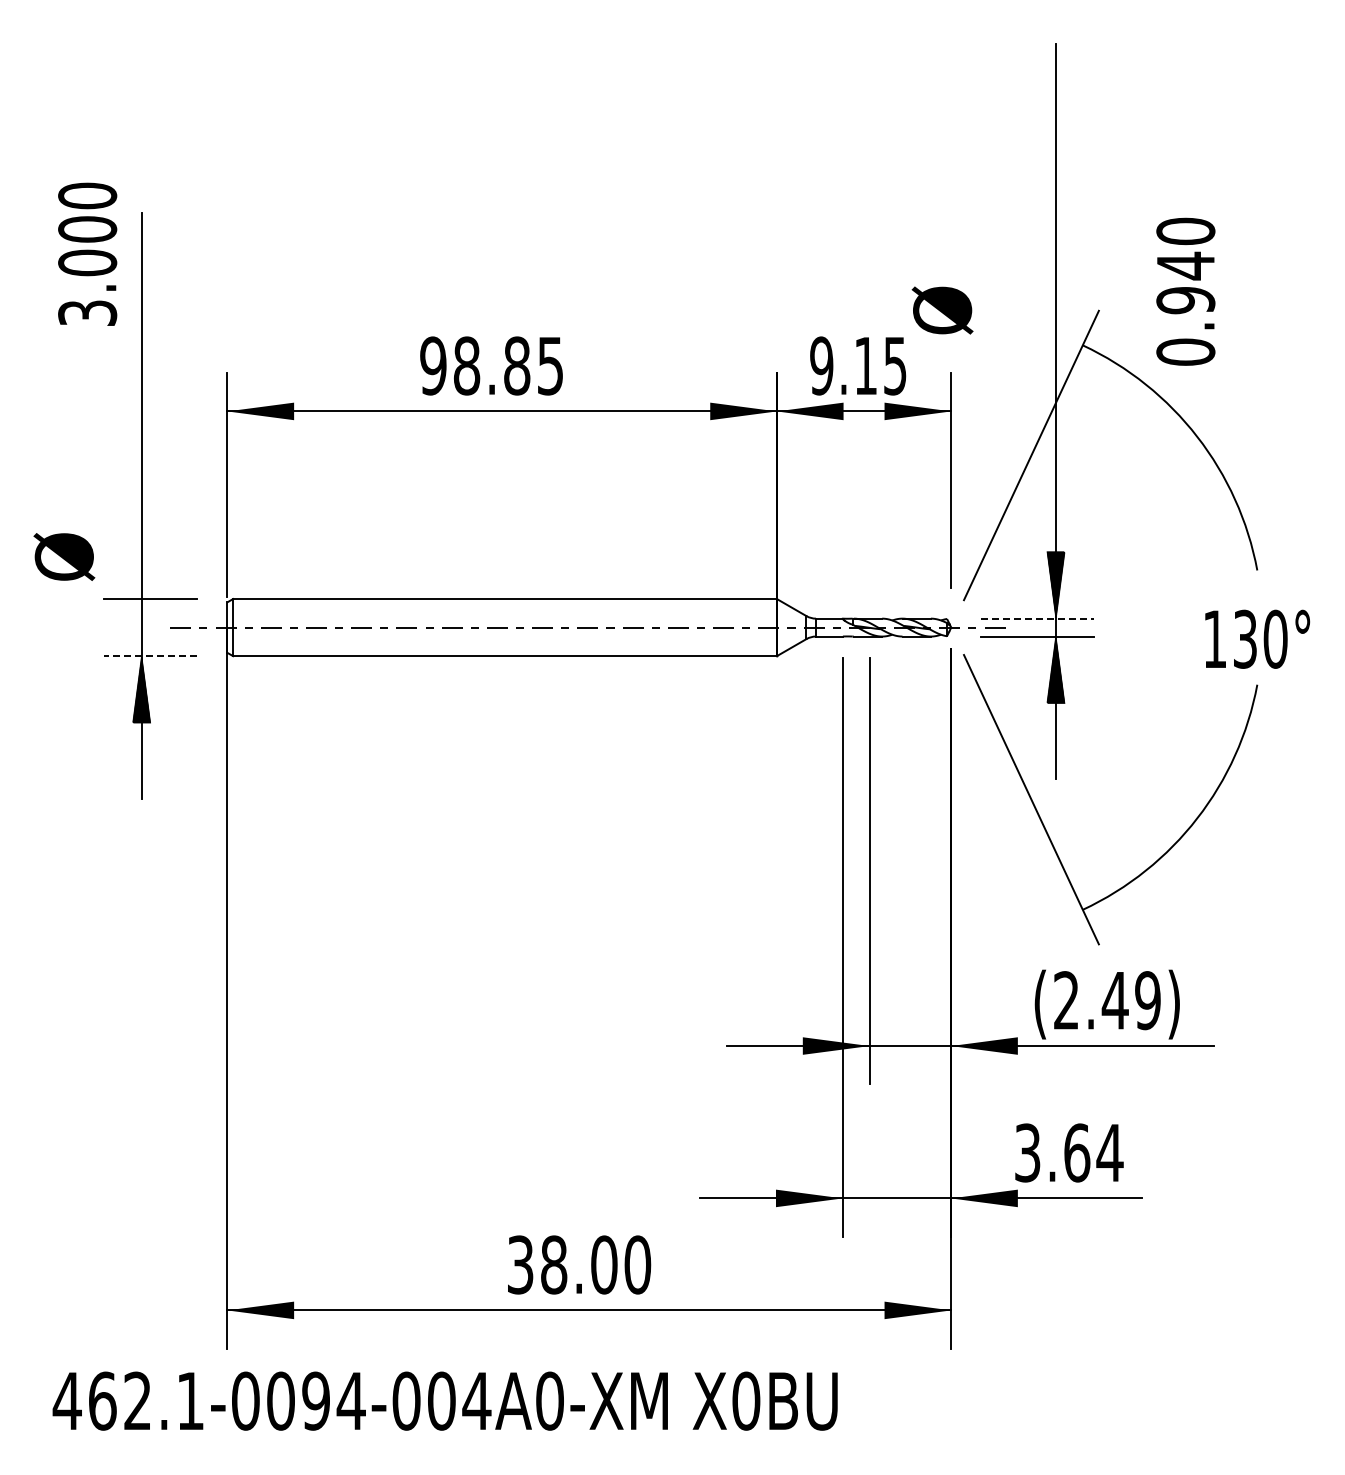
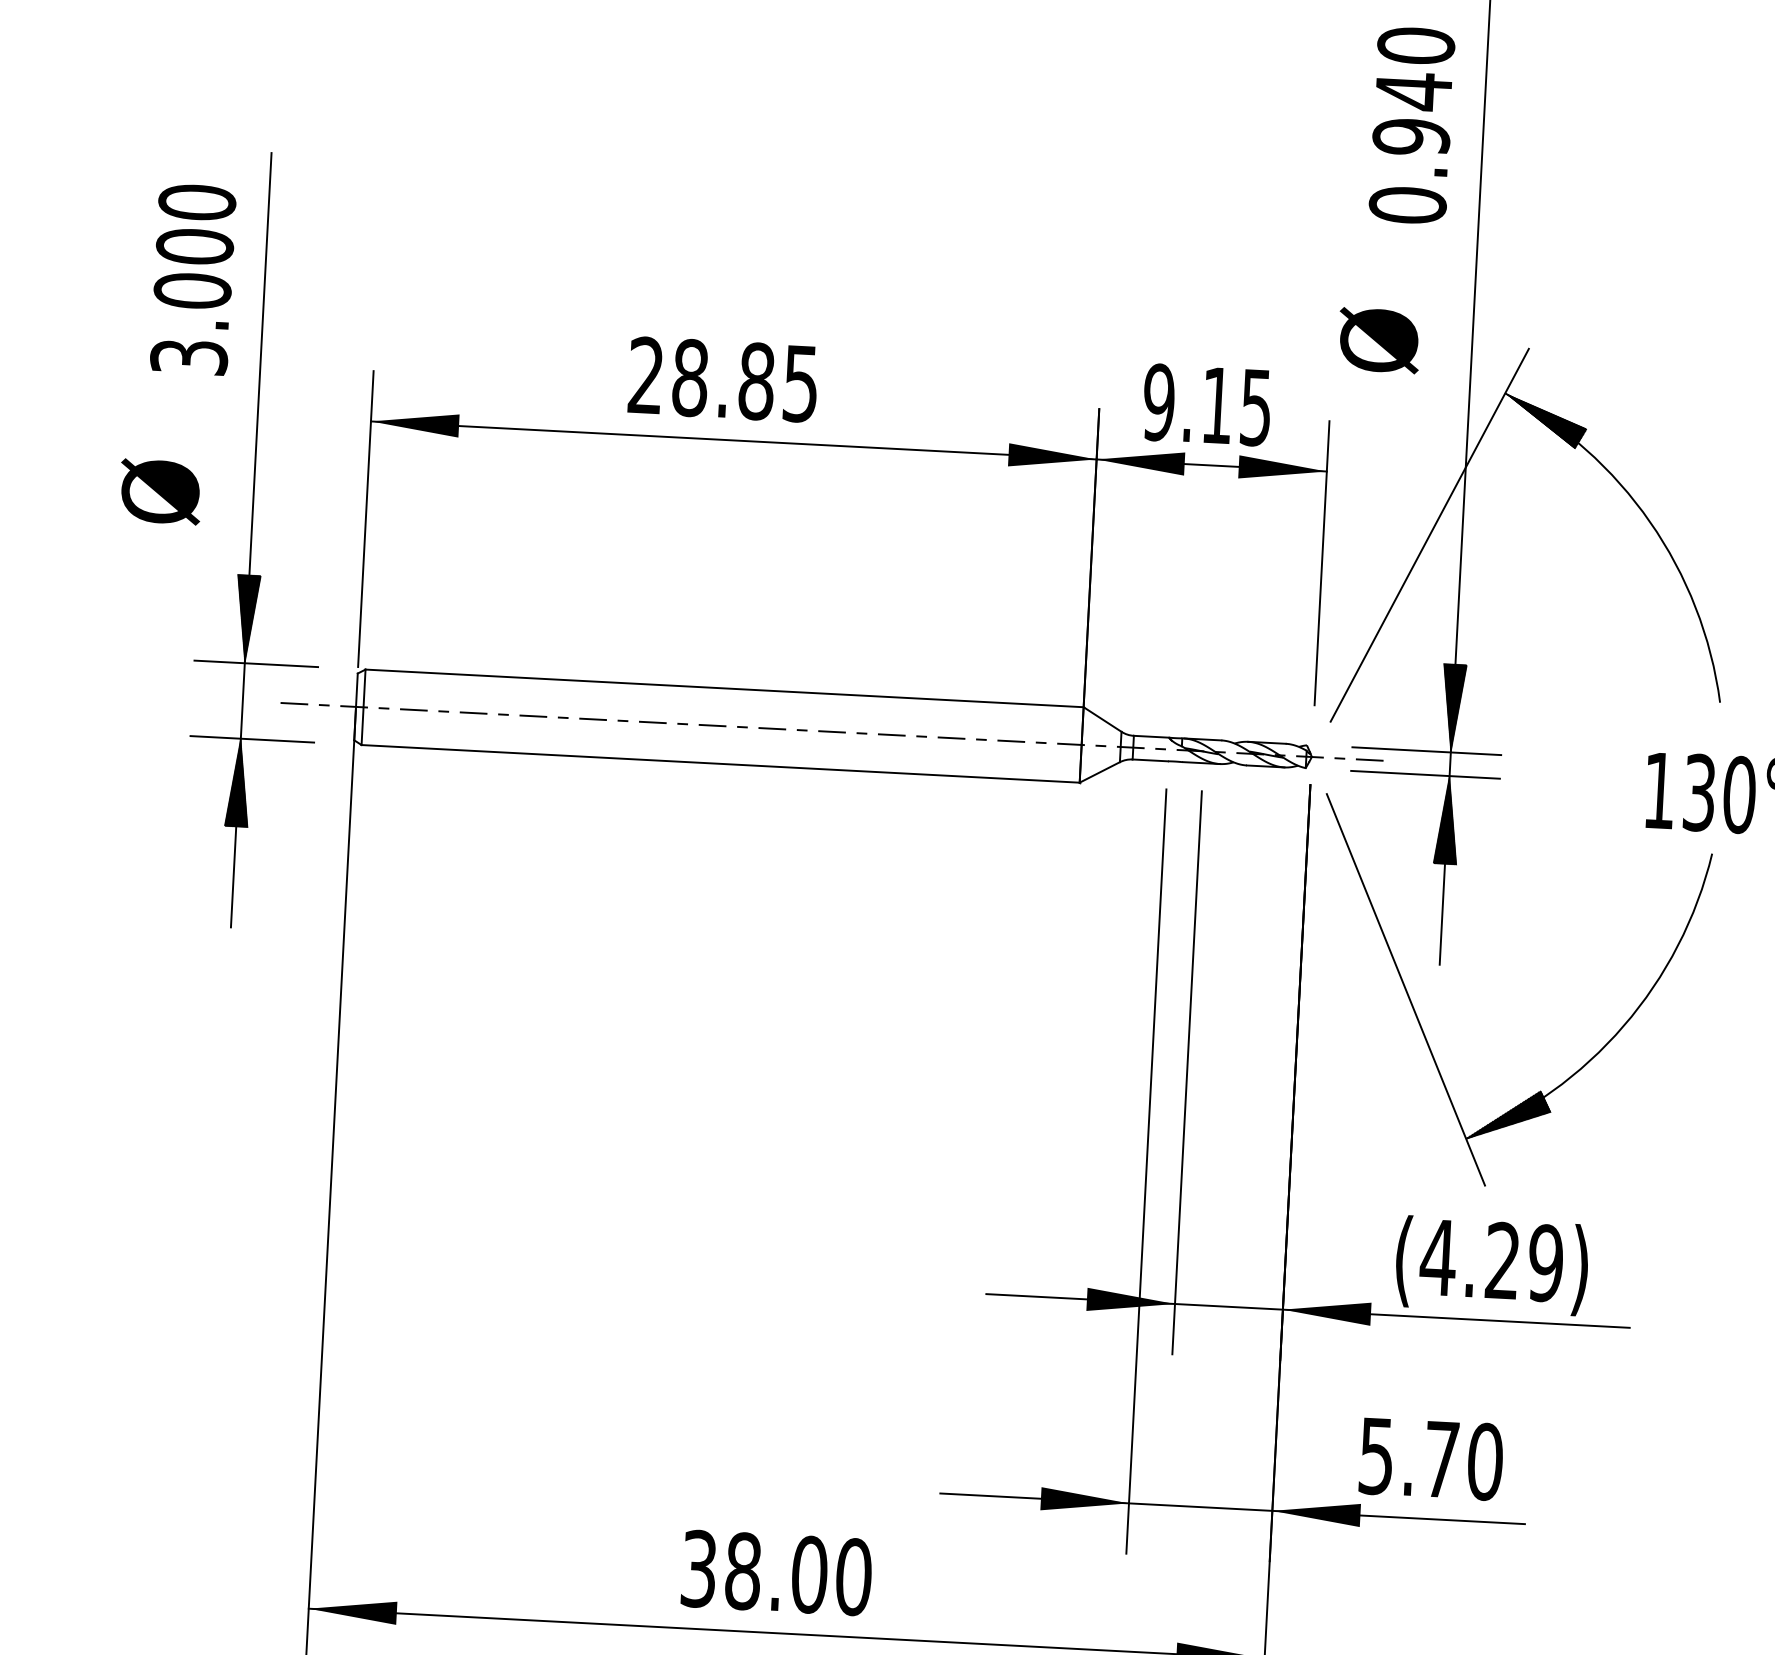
text: (87, 253) -> (193, 278), moved
text: (1185, 291) -> (1411, 125), moved
text: (942, 310) -> (1379, 340), moved
hatch: (1113, 364) -> (1544, 420), added
text: (433, 365) -> (646, 375), 98.85 -> 28.85
text: (64, 556) -> (160, 491), moved
hatch: (141, 565) -> (246, 618), added
line: (1038, 618) -> (1427, 751), dashed -> solid
line: (150, 656) -> (252, 739), dashed -> solid
hatch: (1114, 889) -> (1509, 1114), added
text: (1090, 1000) -> (1470, 1259), (2.49) -> (4.29)
text: (1069, 1152) -> (1431, 1458), 3.64 -> 5.70

